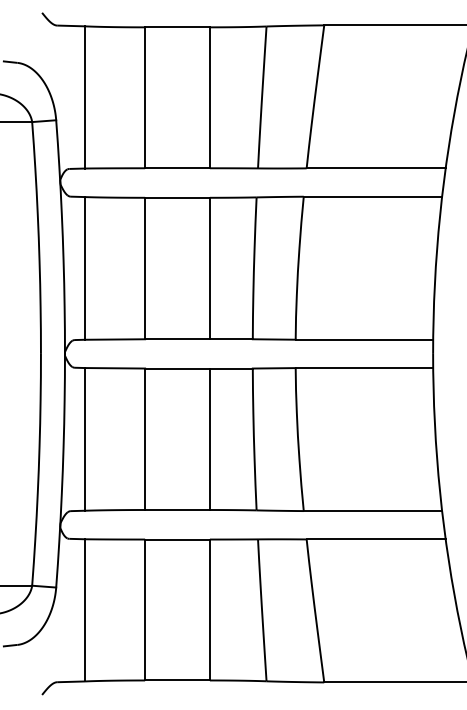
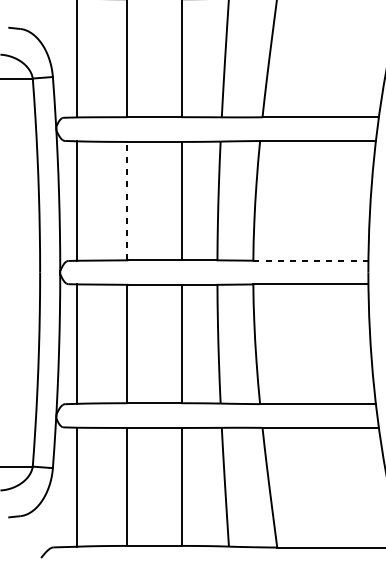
line: (145, 268) -> (127, 201), solid -> dashed
line: (364, 339) -> (310, 260), solid -> dashed

